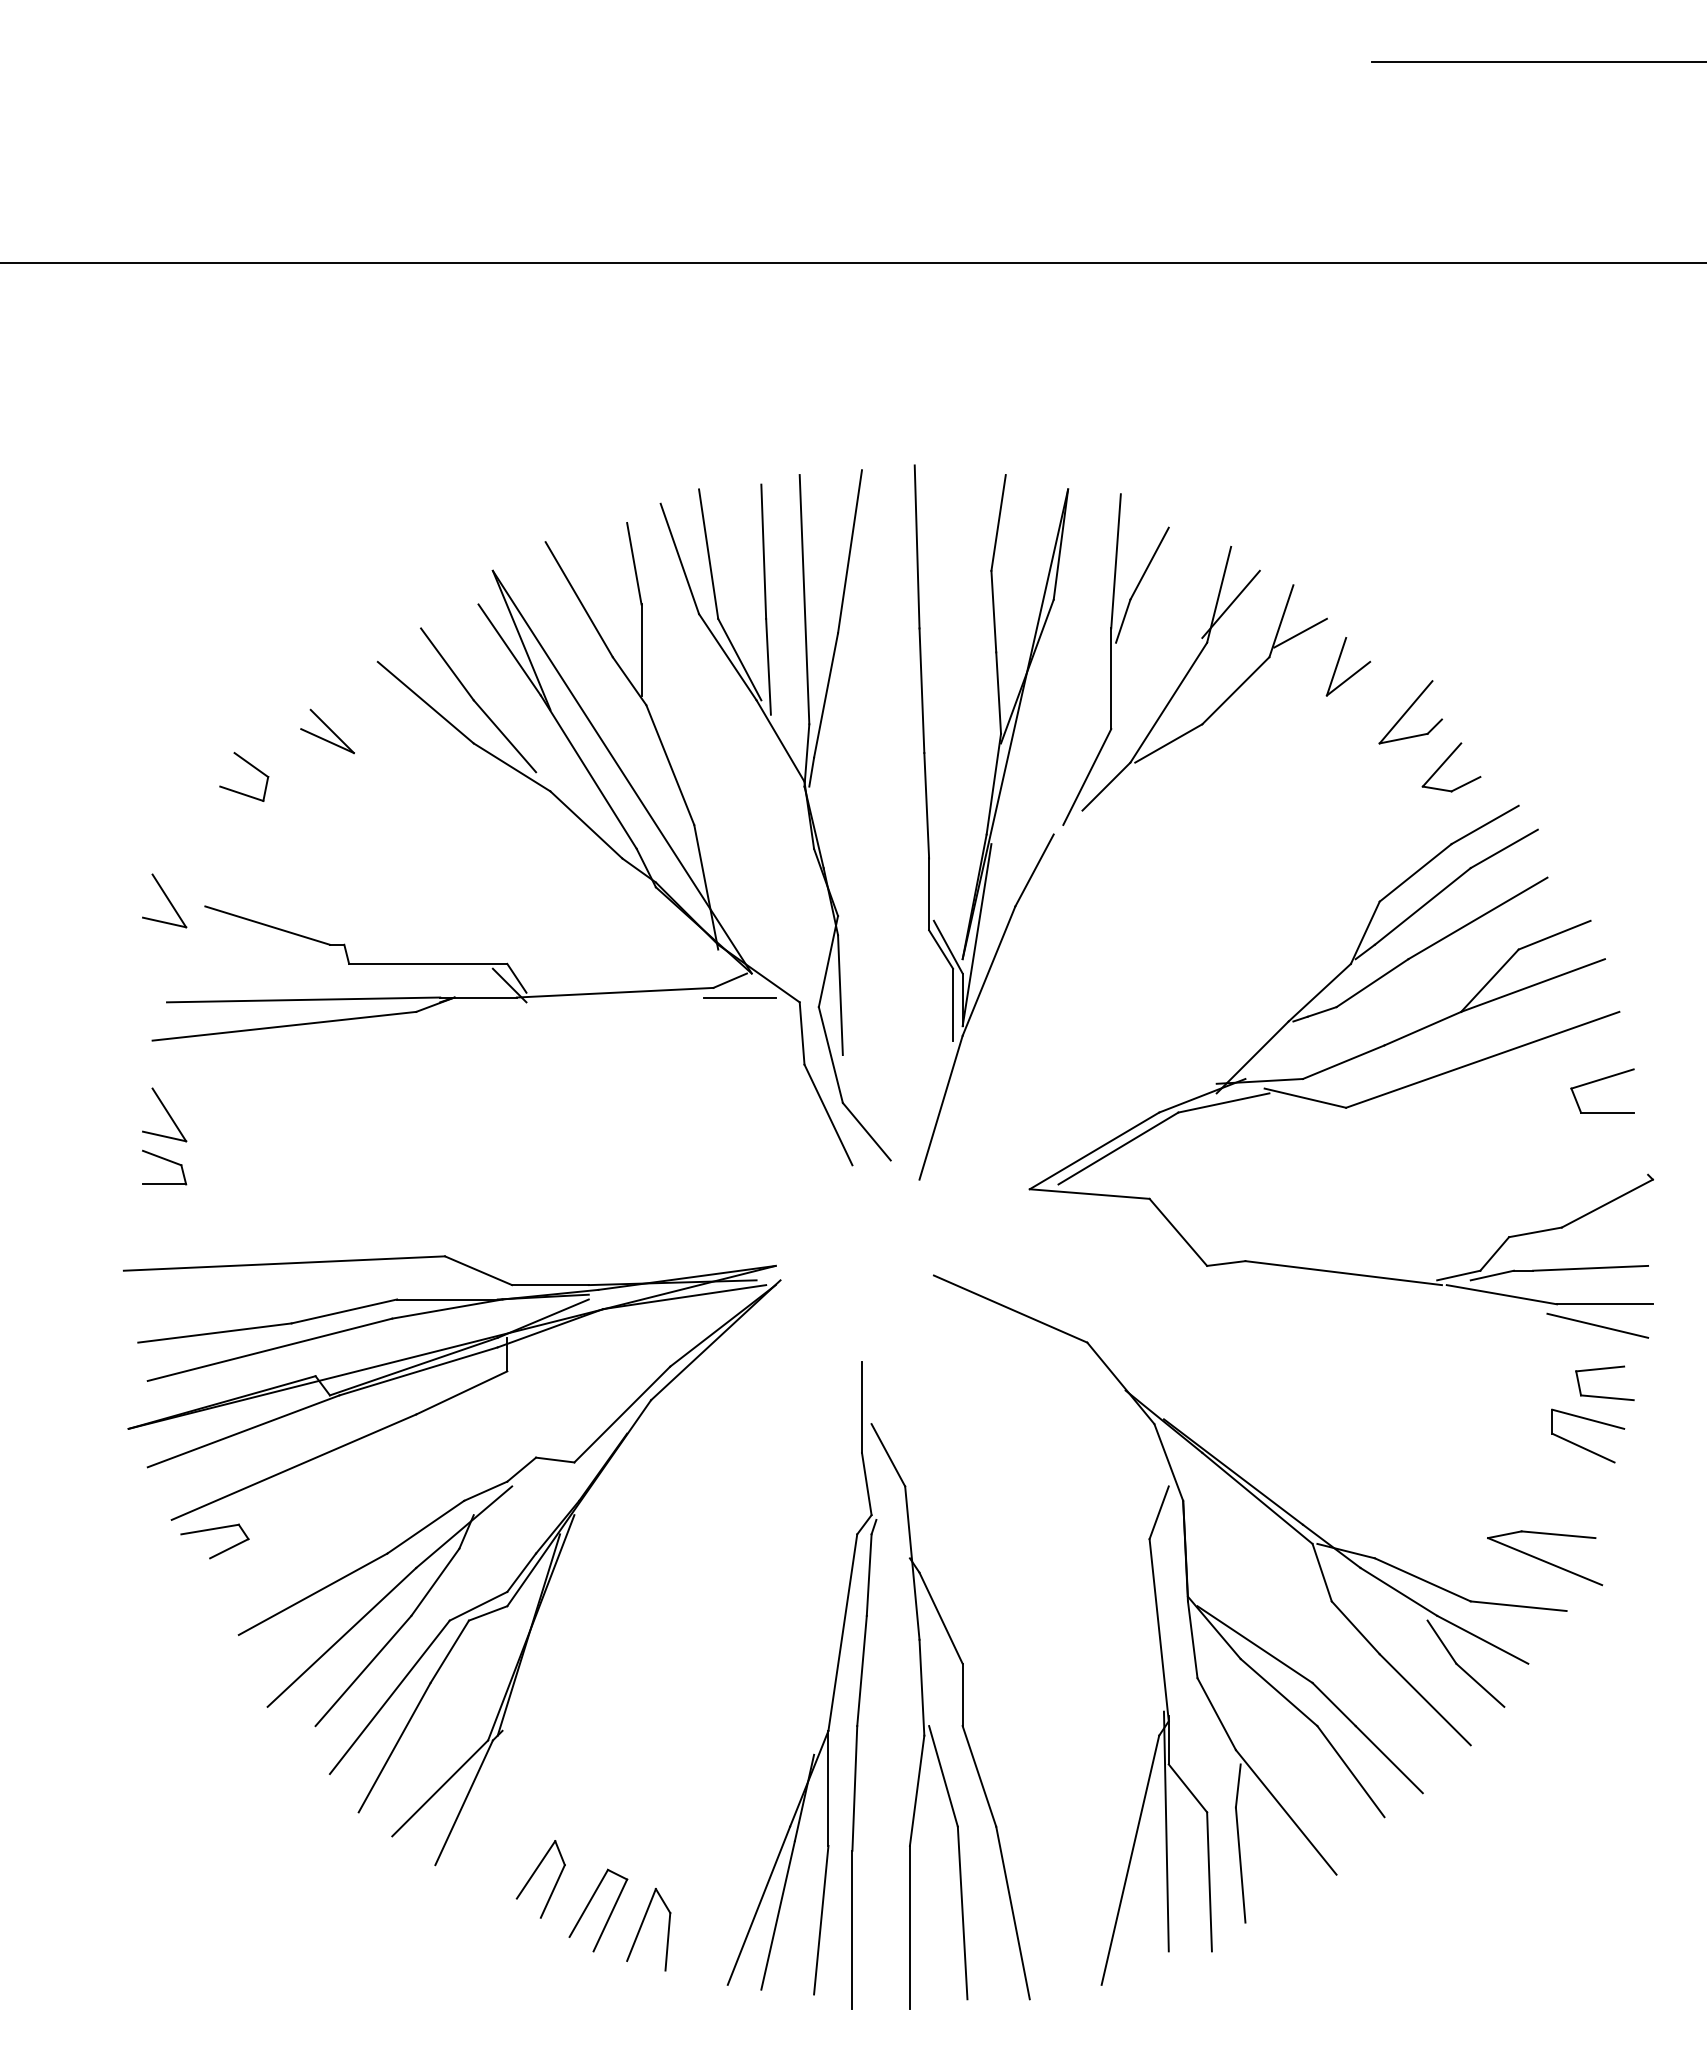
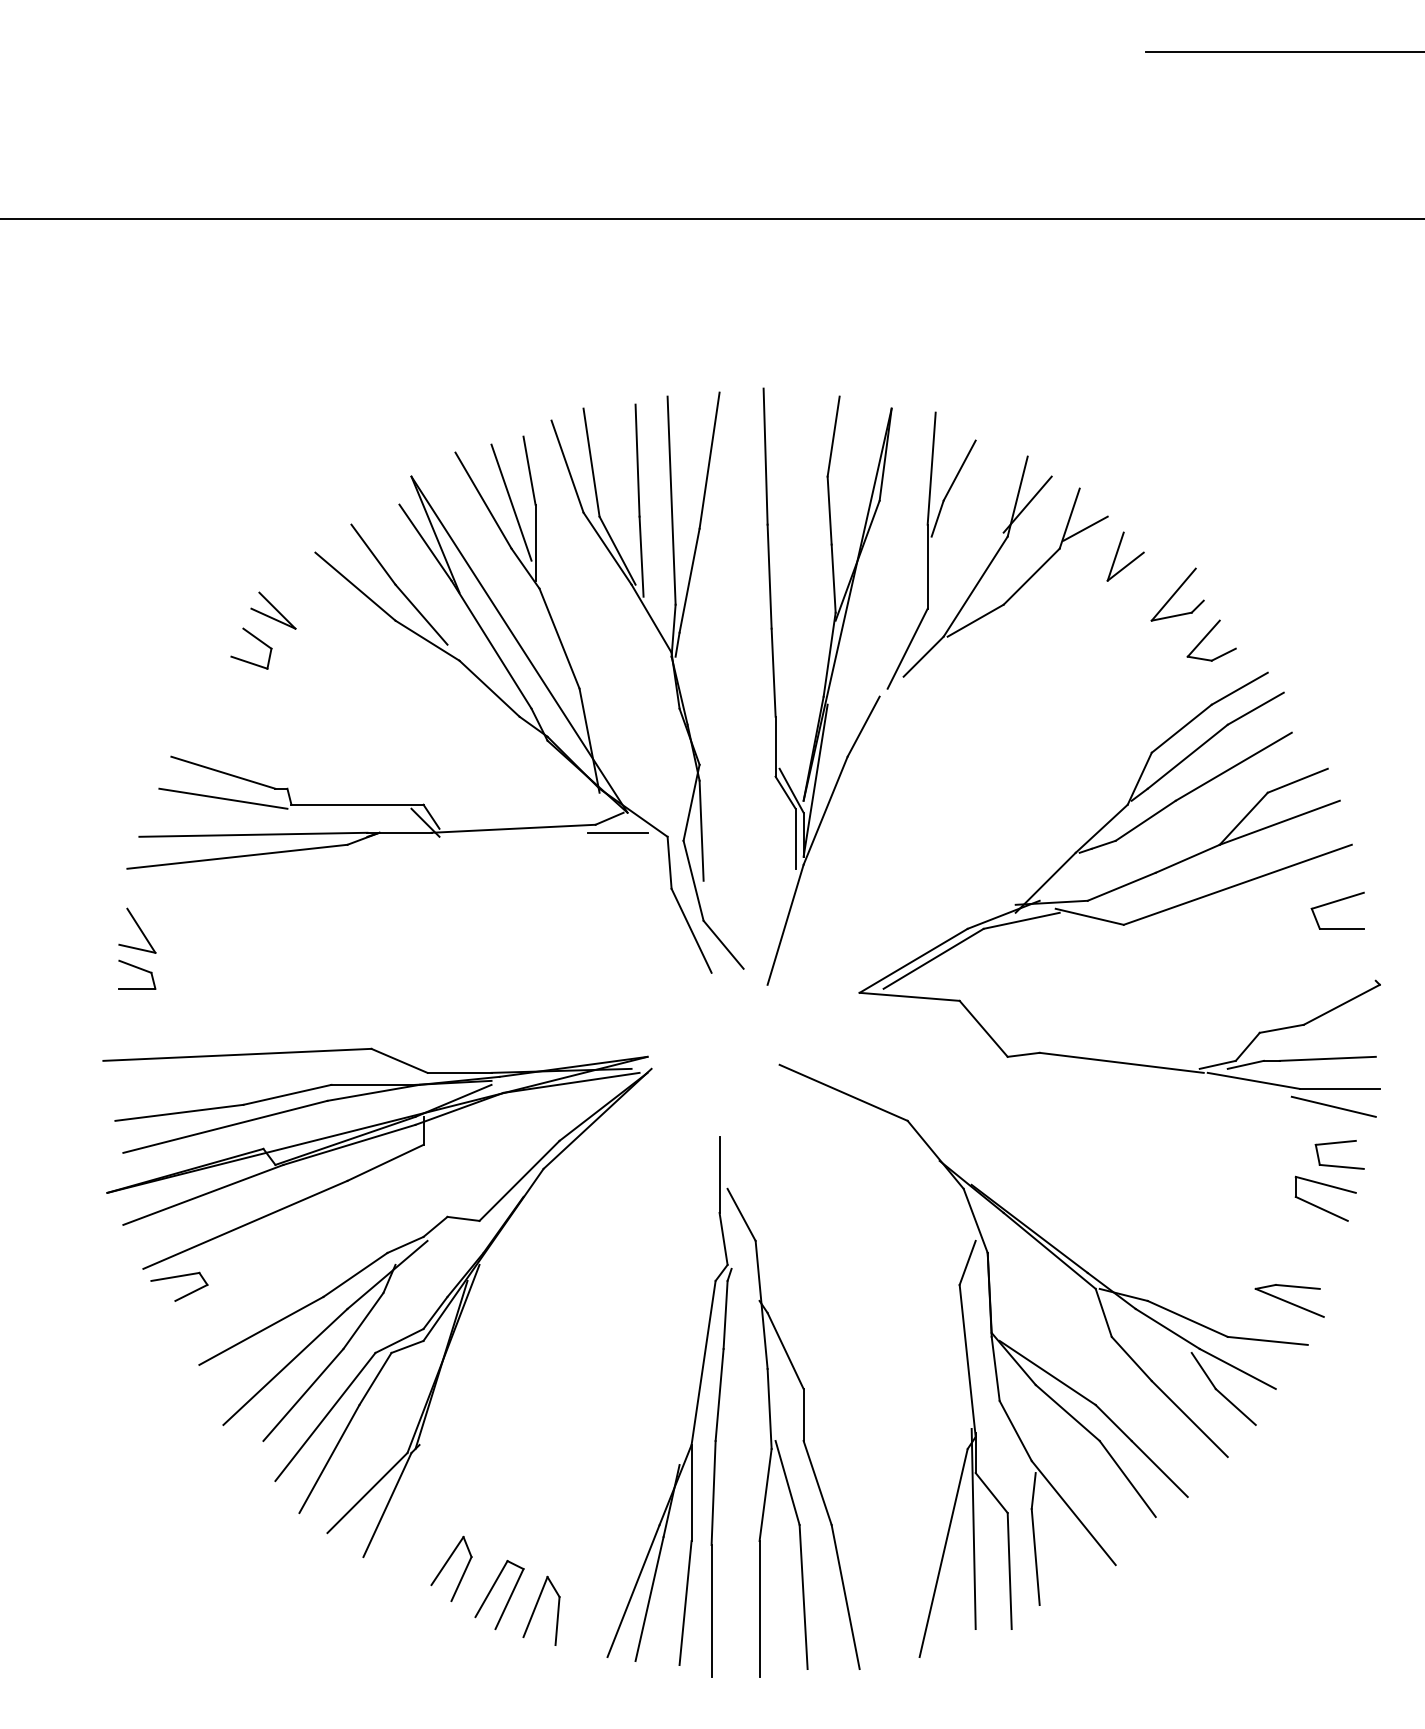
line: (612, 601) -> (511, 502), added
part: (251, 766) -> (257, 639), moved
part: (164, 900) -> (137, 751), removed
line: (267, 956) -> (223, 798), added
part: (1544, 1558) -> (1289, 1301), size x0.71

